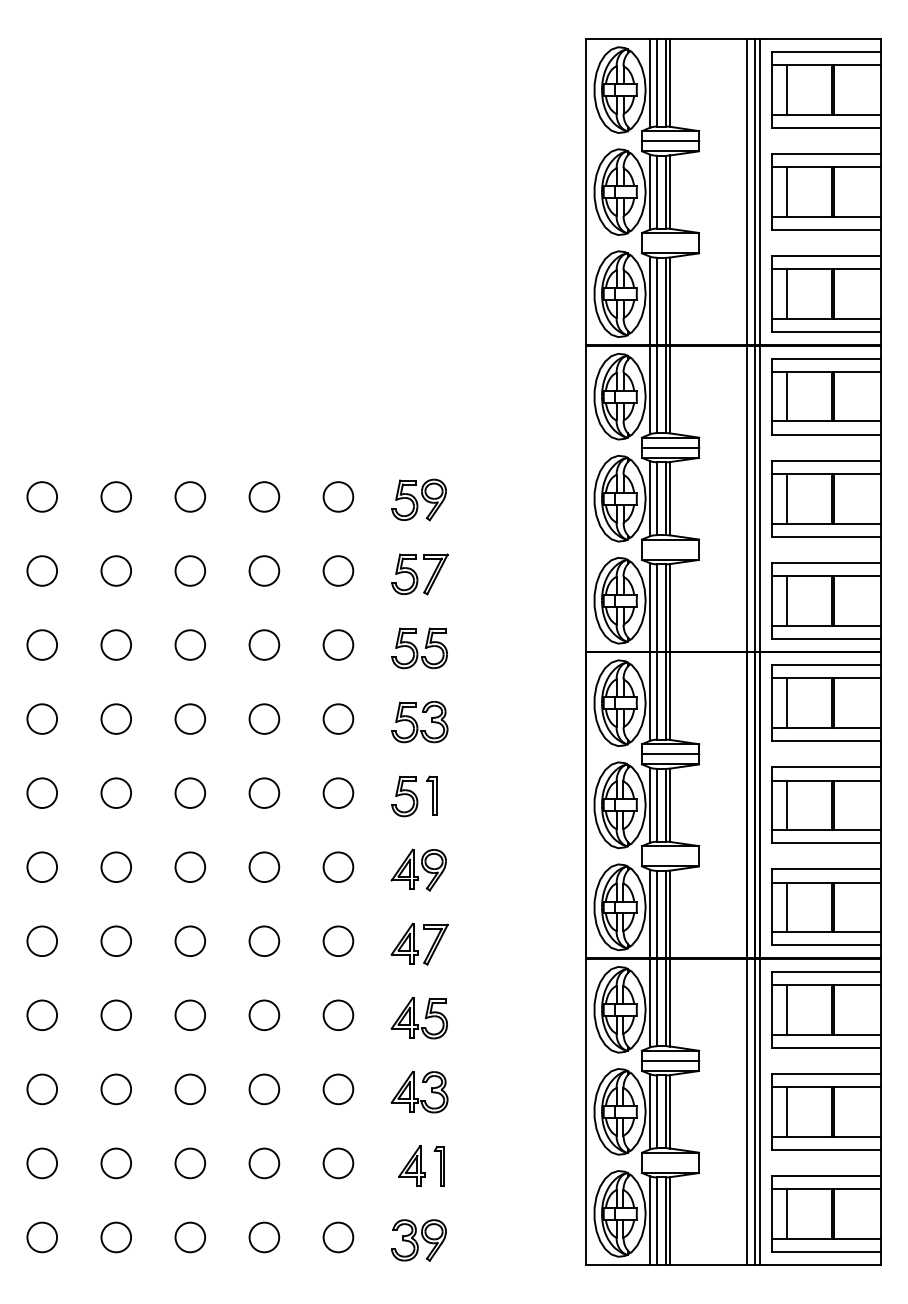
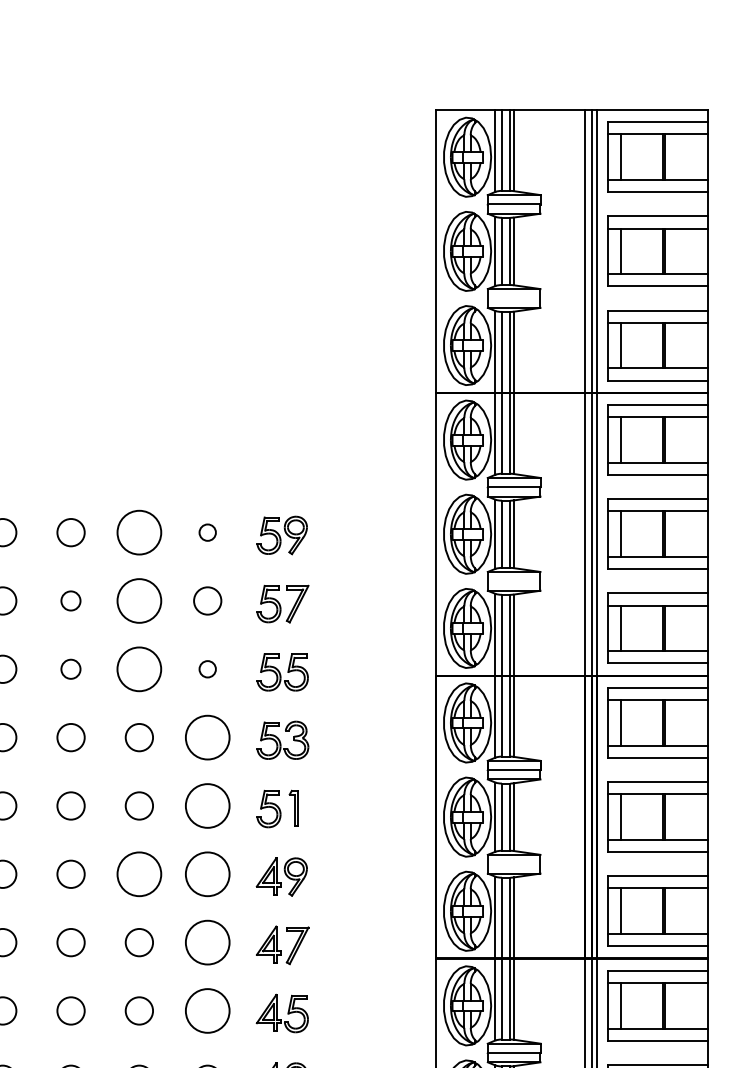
circle: (264, 496) -> (139, 532), size x1.6
circle: (338, 496) -> (207, 532), size x0.6
circle: (189, 570) -> (70, 600), size x0.7
circle: (264, 570) -> (139, 600), size x1.6
circle: (189, 644) -> (70, 668), size x0.7
circle: (264, 644) -> (139, 668), size x1.6
circle: (338, 644) -> (207, 668), size x0.6
circle: (338, 718) -> (207, 737), size x1.6
circle: (338, 792) -> (207, 805), size x1.6
circle: (264, 867) -> (139, 874), size x1.6
circle: (338, 867) -> (207, 874), size x1.6
circle: (338, 941) -> (207, 942), size x1.6
circle: (338, 1015) -> (207, 1011), size x1.6

